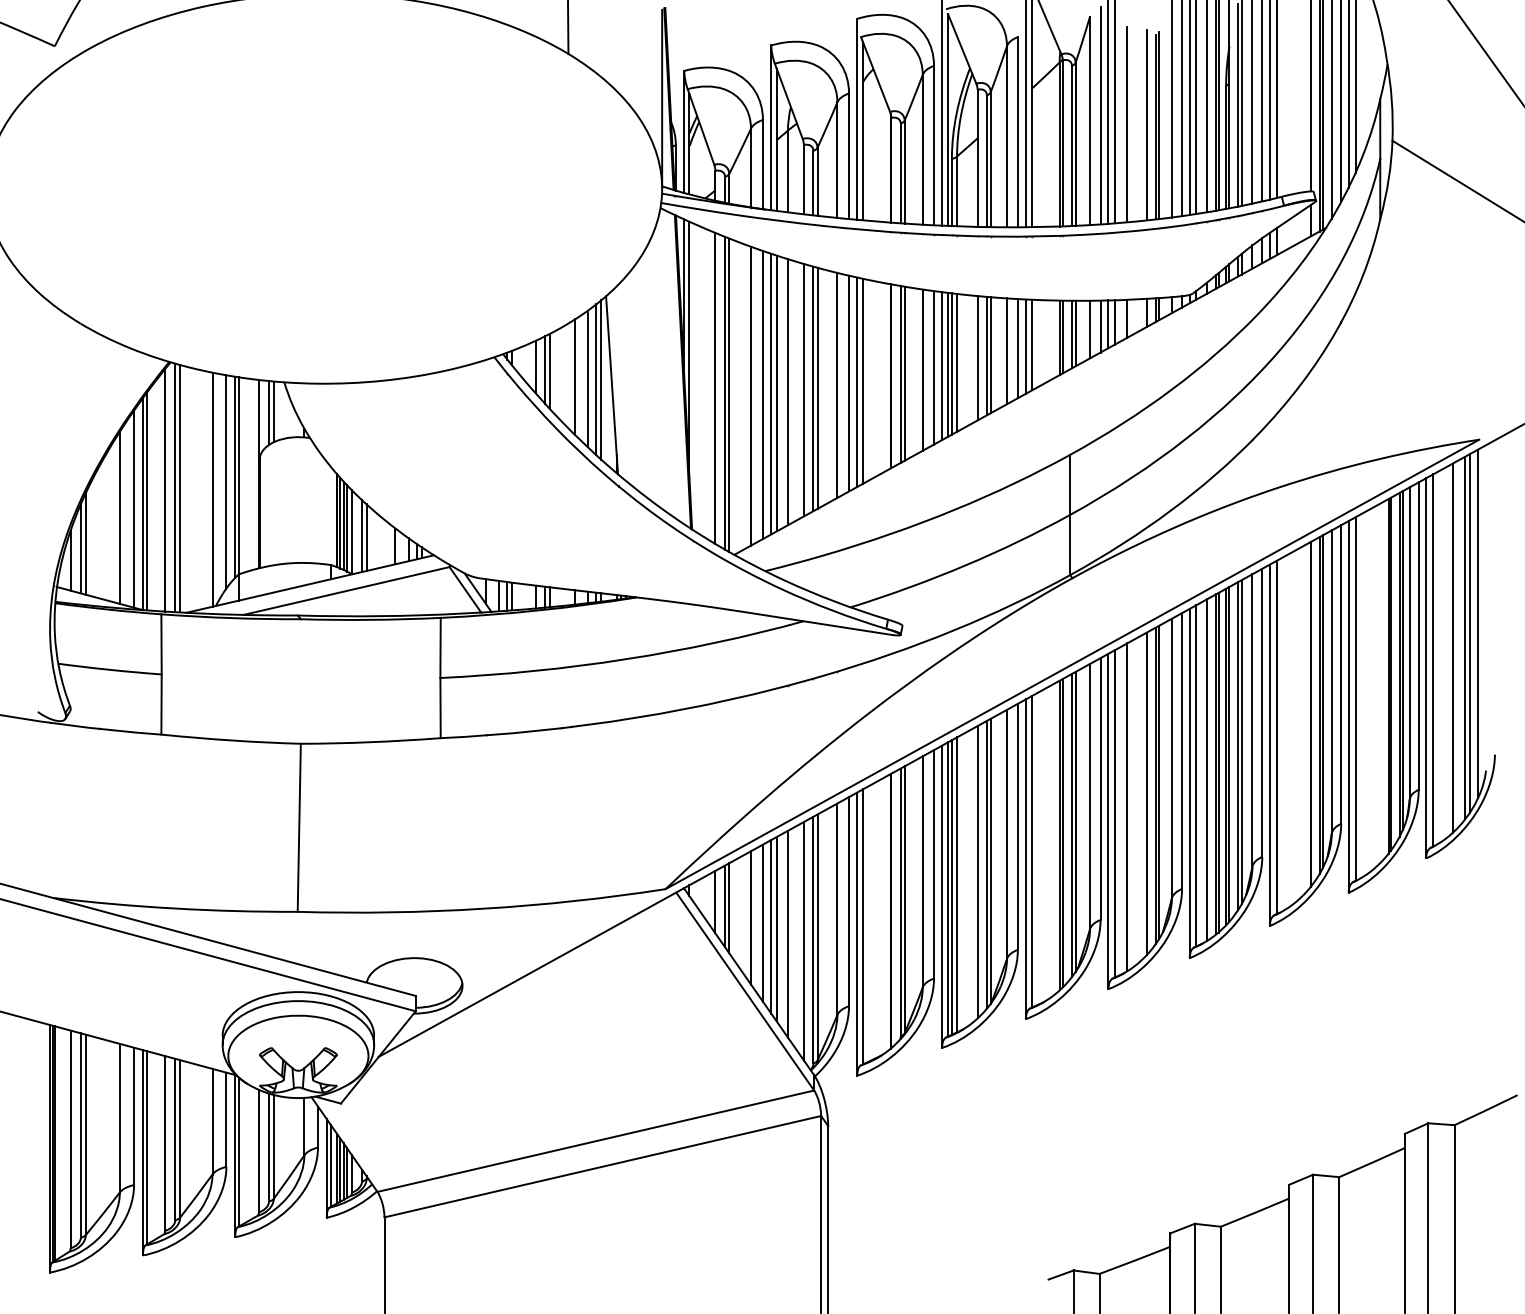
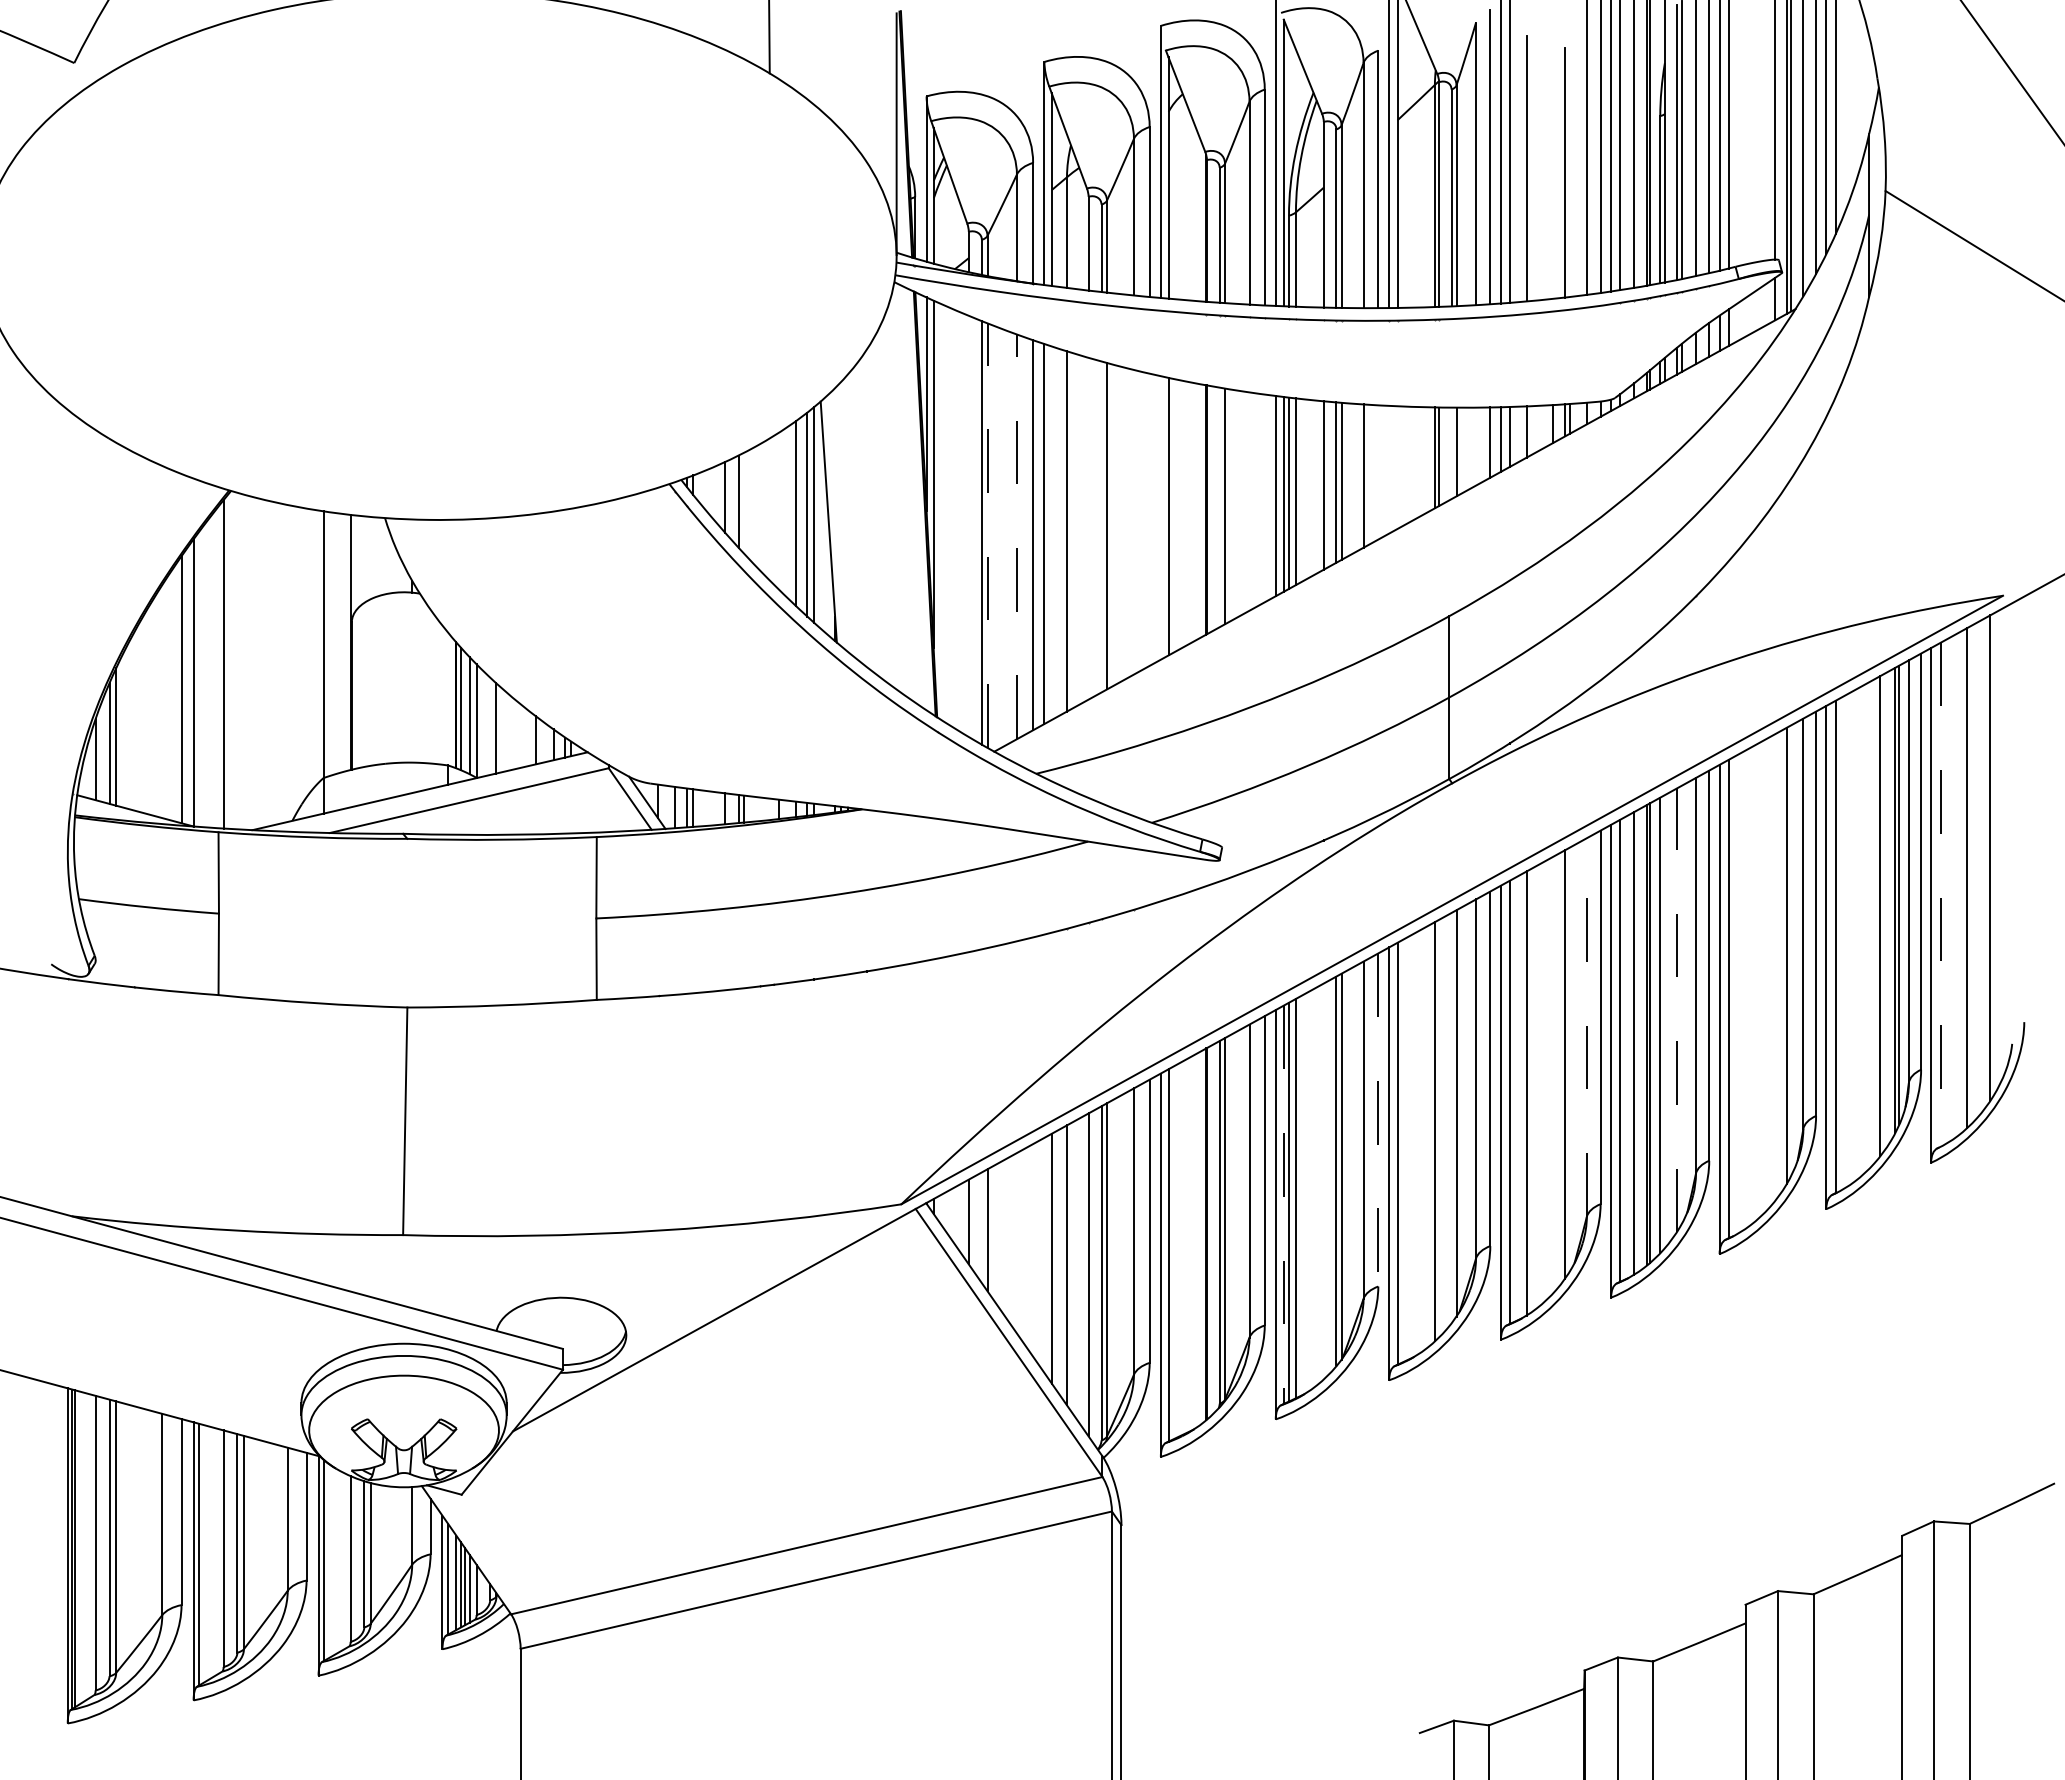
line: (1146, 124) -> (1552, 169), removed
line: (1159, 125) -> (1569, 170), removed
line: (1090, 329) -> (1476, 446), removed
line: (1071, 334) -> (1451, 453), removed
line: (1032, 344) -> (1397, 467), removed
line: (1026, 346) -> (1389, 469), removed
line: (1018, 348) -> (1378, 472), removed
line: (933, 367) -> (1264, 498), removed
line: (922, 370) -> (1249, 501), removed
line: (549, 371) -> (744, 503), removed
line: (900, 374) -> (1219, 507), removed
line: (574, 376) -> (778, 510), removed
line: (857, 381) -> (1160, 517), removed
line: (848, 383) -> (1149, 519), removed
line: (837, 384) -> (1133, 521), removed
line: (715, 388) -> (968, 526), removed
line: (813, 388) -> (1101, 526), removed
line: (803, 390) -> (1088, 528), removed
line: (776, 392) -> (1051, 532), removed
line: (729, 395) -> (987, 535), solid -> dashed
line: (750, 395) -> (1016, 536), solid -> dashed
line: (273, 411) -> (370, 557), removed
line: (269, 412) -> (364, 559), removed
line: (235, 477) -> (318, 646), removed
line: (226, 481) -> (306, 652), removed
line: (175, 487) -> (237, 660), removed
line: (179, 488) -> (243, 661), removed
line: (212, 489) -> (287, 663), removed
line: (146, 501) -> (198, 679), removed
line: (120, 517) -> (162, 701), removed
line: (343, 525) -> (465, 712), removed
line: (362, 535) -> (490, 725), removed
line: (1478, 623) -> (2001, 844), removed
line: (1464, 637) -> (1983, 863), removed
line: (1433, 661) -> (1940, 895), solid -> dashed
line: (1390, 674) -> (1883, 913), removed
line: (1323, 701) -> (1791, 950), removed
line: (1311, 714) -> (1775, 967), removed
line: (1241, 741) -> (1681, 1004), removed
line: (1238, 745) -> (1676, 1010), solid -> dashed
line: (1229, 754) -> (1664, 1021), removed
line: (1171, 758) -> (1586, 1027), solid -> dashed
line: (1159, 782) -> (1569, 1059), removed
line: (1146, 793) -> (1552, 1075), removed
line: (1071, 825) -> (1451, 1117), removed
line: (1018, 826) -> (1378, 1119), solid -> dashed
line: (1063, 833) -> (1439, 1128), removed
line: (977, 872) -> (1323, 1181), removed
line: (947, 889) -> (1283, 1205), solid -> dashed
line: (724, 906) -> (981, 1227), removed
line: (750, 918) -> (1016, 1243), removed
line: (763, 923) -> (1033, 1250), removed
line: (771, 926) -> (1044, 1254), removed

